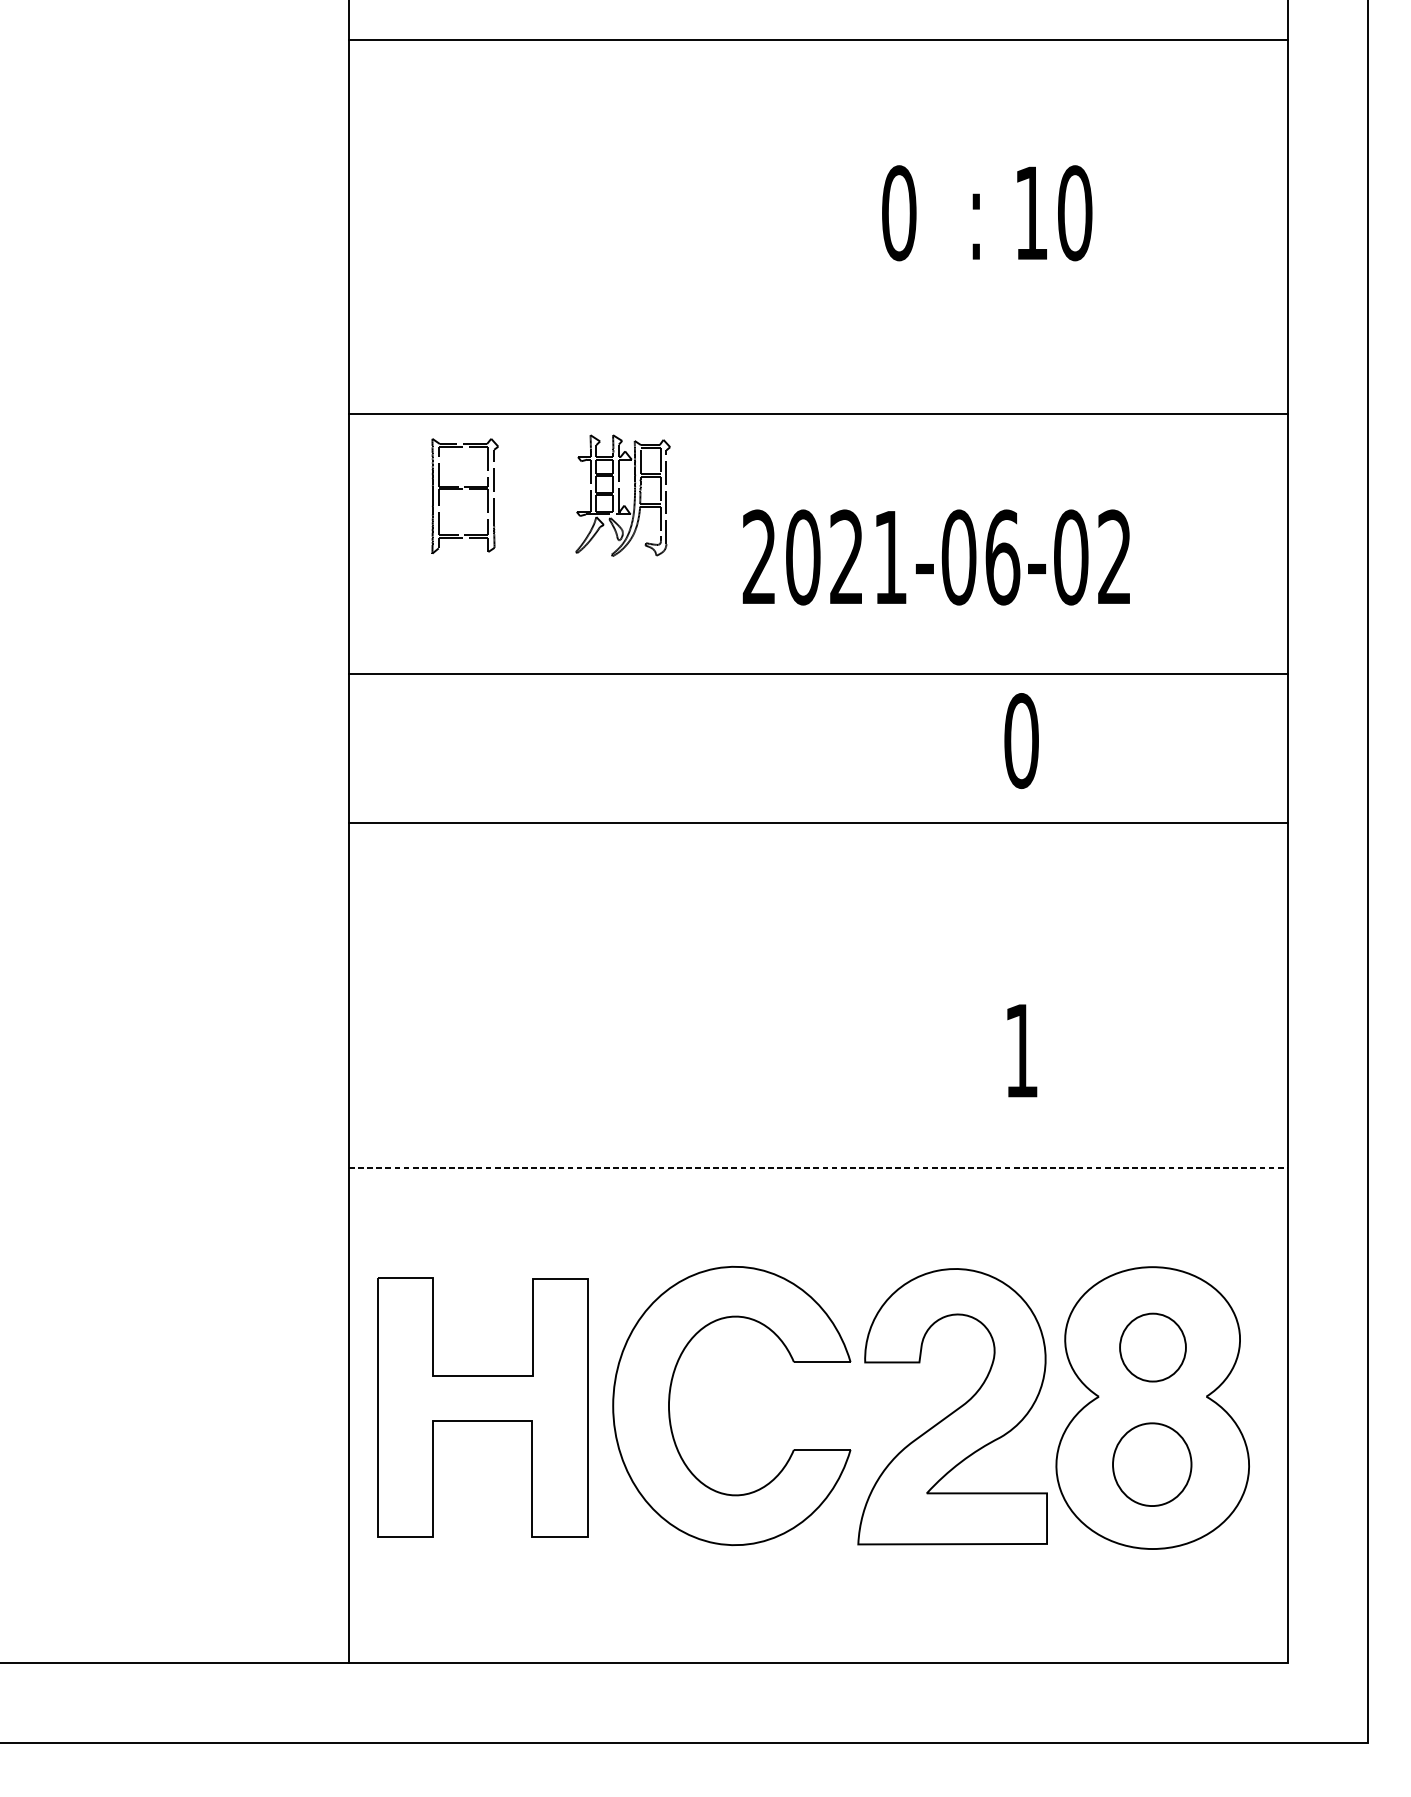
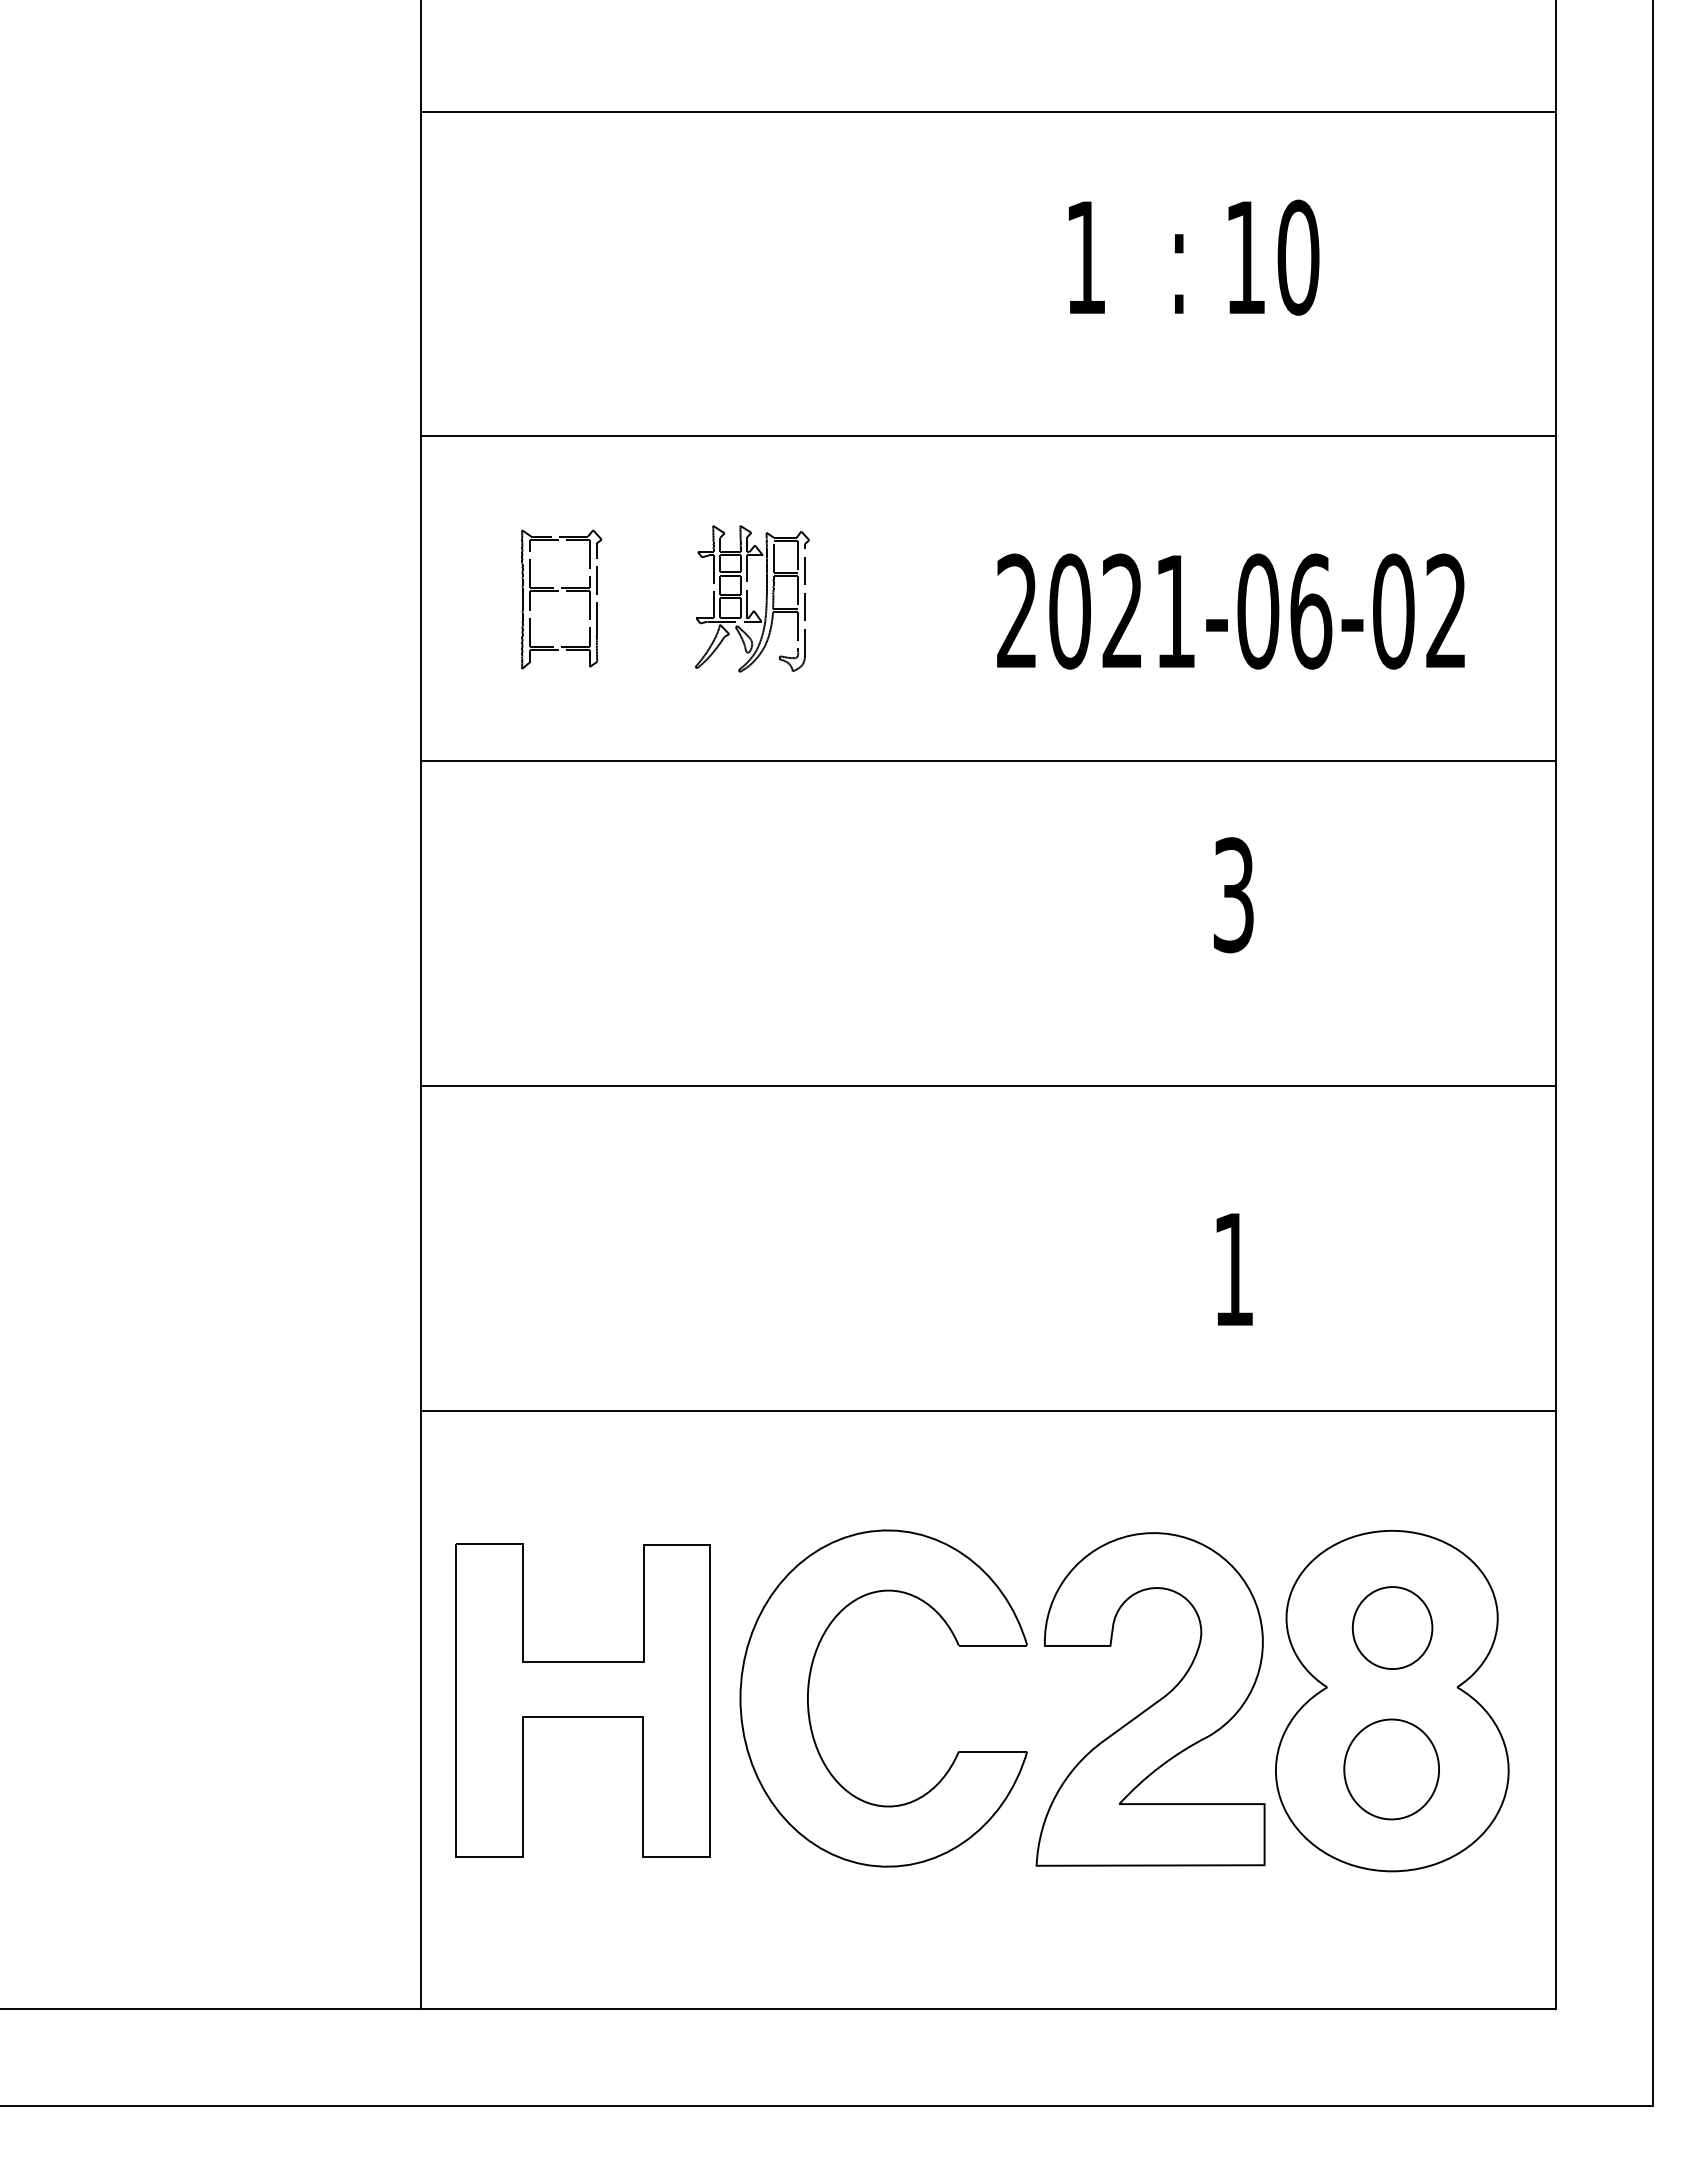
line: (818, 40) -> (988, 111), moved
text: (898, 213) -> (1085, 257), 0 -> 1
line: (818, 414) -> (988, 436), moved
text: (936, 557) -> (1230, 611), moved
line: (818, 674) -> (988, 761), moved
text: (1021, 741) -> (1233, 895), 0 -> 3
line: (818, 823) -> (988, 1086), moved
line: (818, 1168) -> (988, 1411), dashed -> solid

